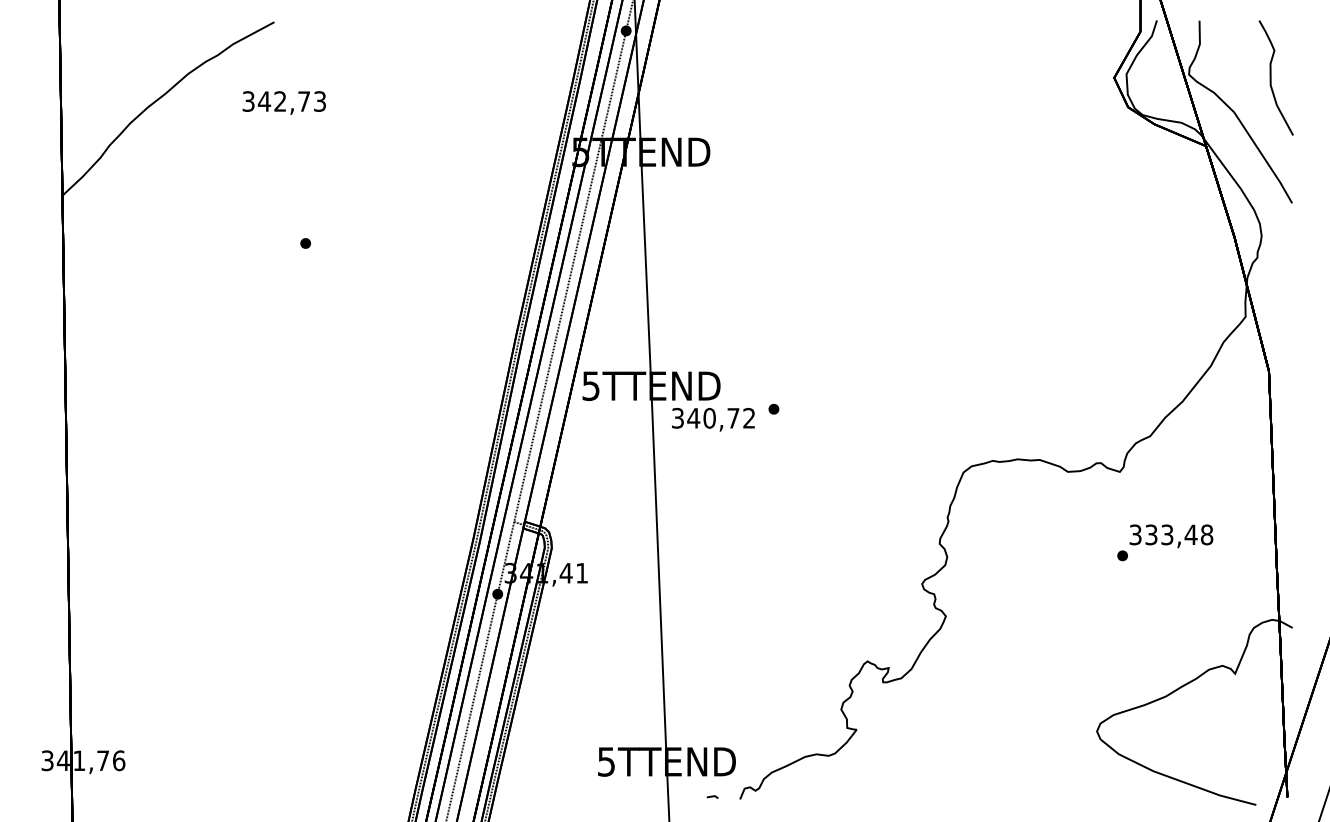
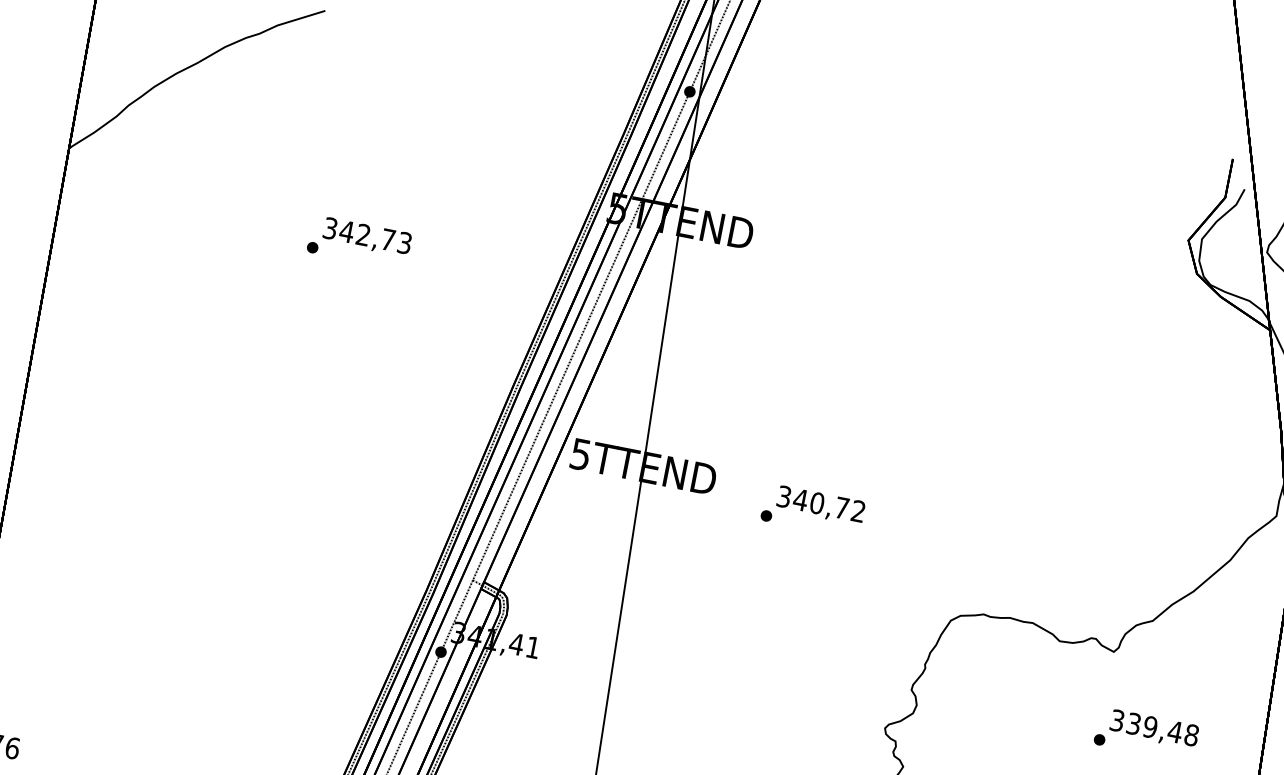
text: (283, 102) -> (366, 236), moved
text: (713, 419) -> (821, 505), moved
text: (1167, 534) -> (1150, 726), 333,48 -> 339,48

